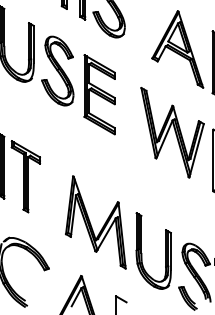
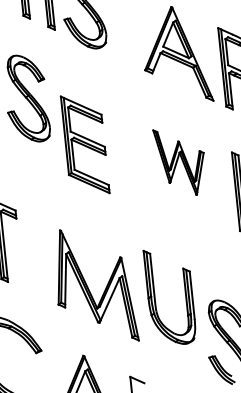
part: (99, 94) -> (85, 144), moved
part: (172, 132) -> (180, 161), size x0.6
part: (142, 253) -> (156, 301), moved

